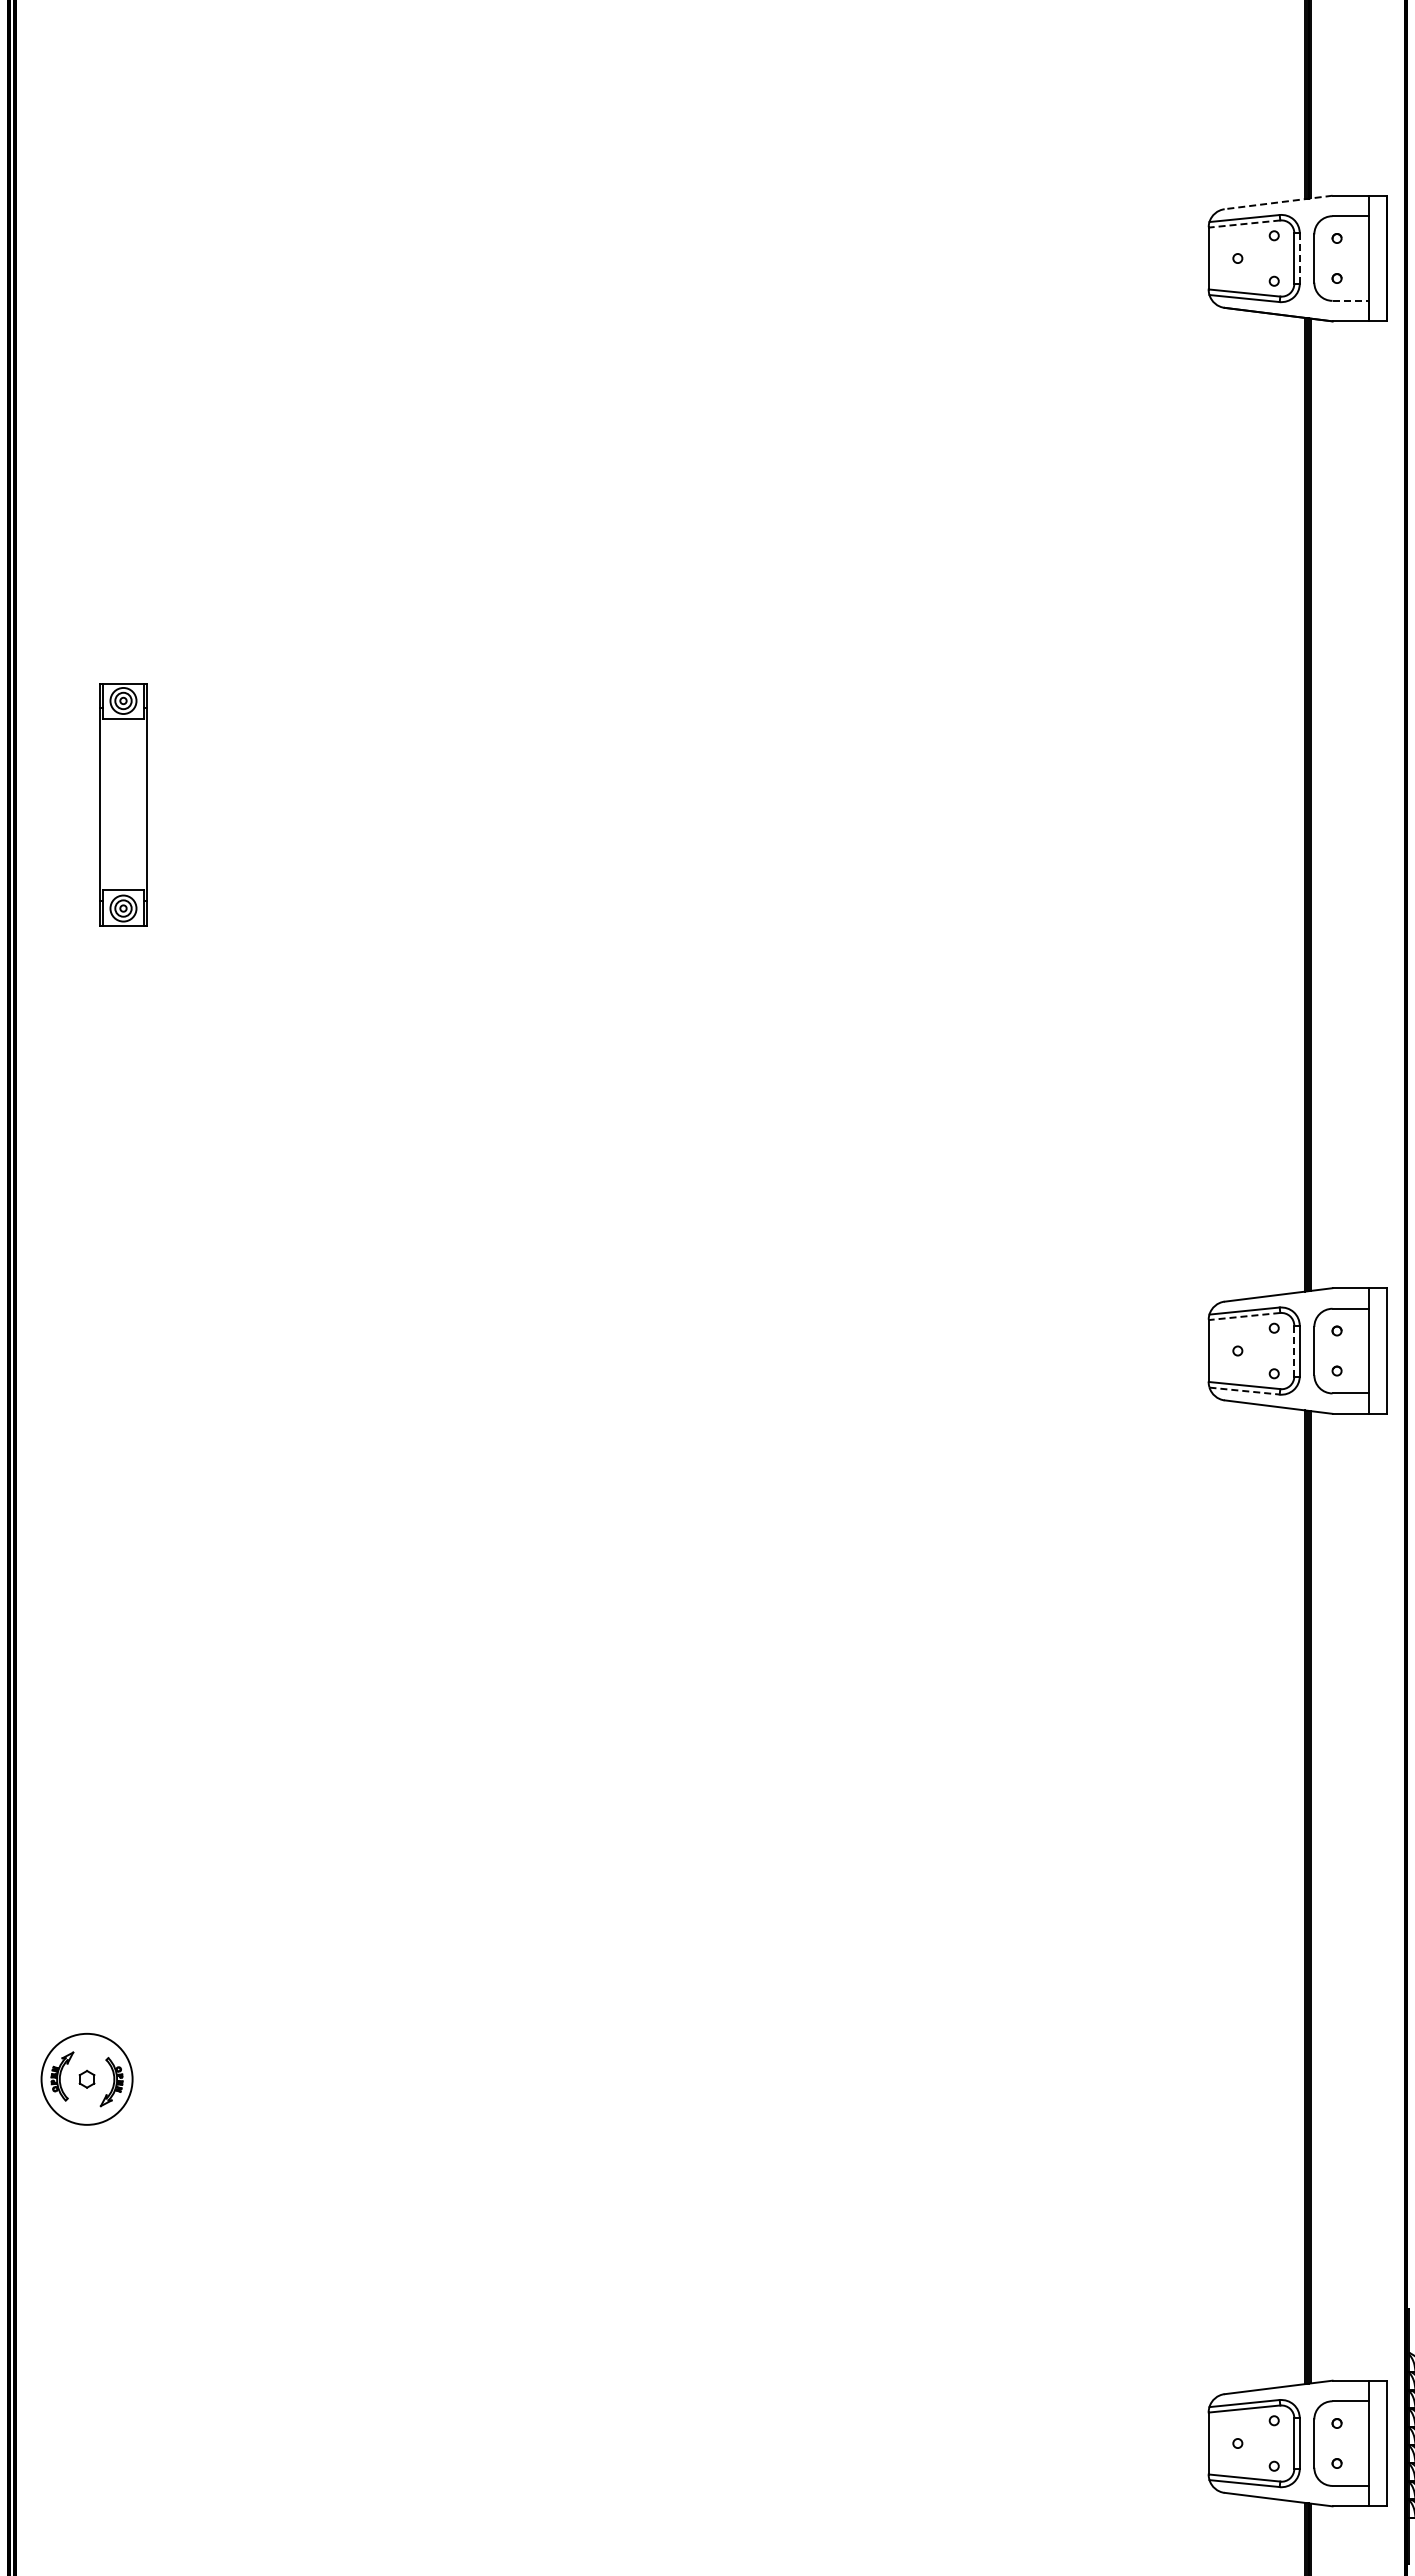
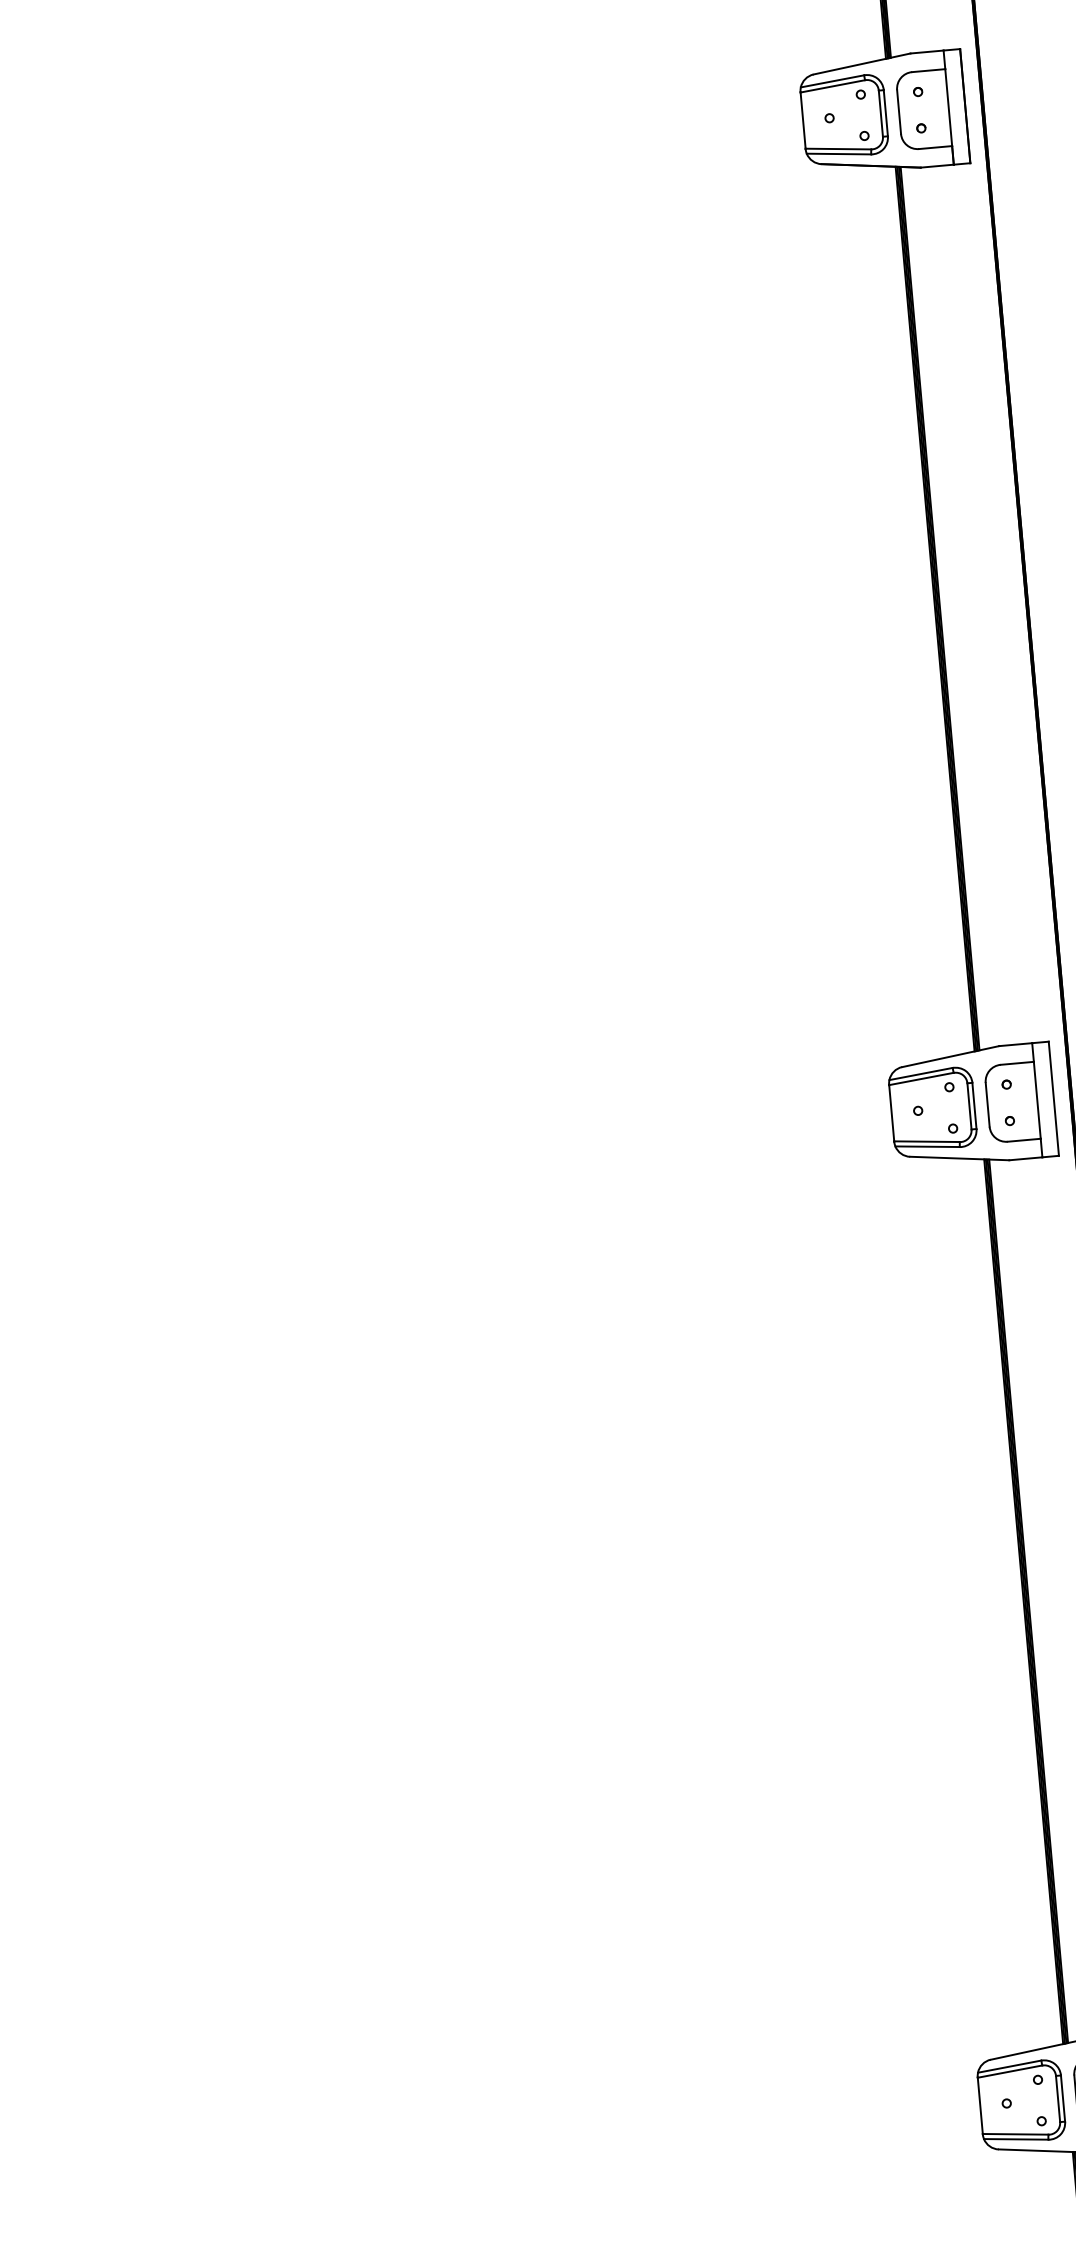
line: (1278, 202) -> (861, 64), dashed -> solid
line: (1244, 224) -> (832, 86), dashed -> solid
line: (1299, 258) -> (885, 113), dashed -> solid
line: (1351, 300) -> (936, 147), dashed -> solid
line: (1244, 1316) -> (921, 1078), dashed -> solid
line: (1294, 1350) -> (969, 1105), dashed -> solid
line: (1245, 1391) -> (928, 1147), dashed -> solid

